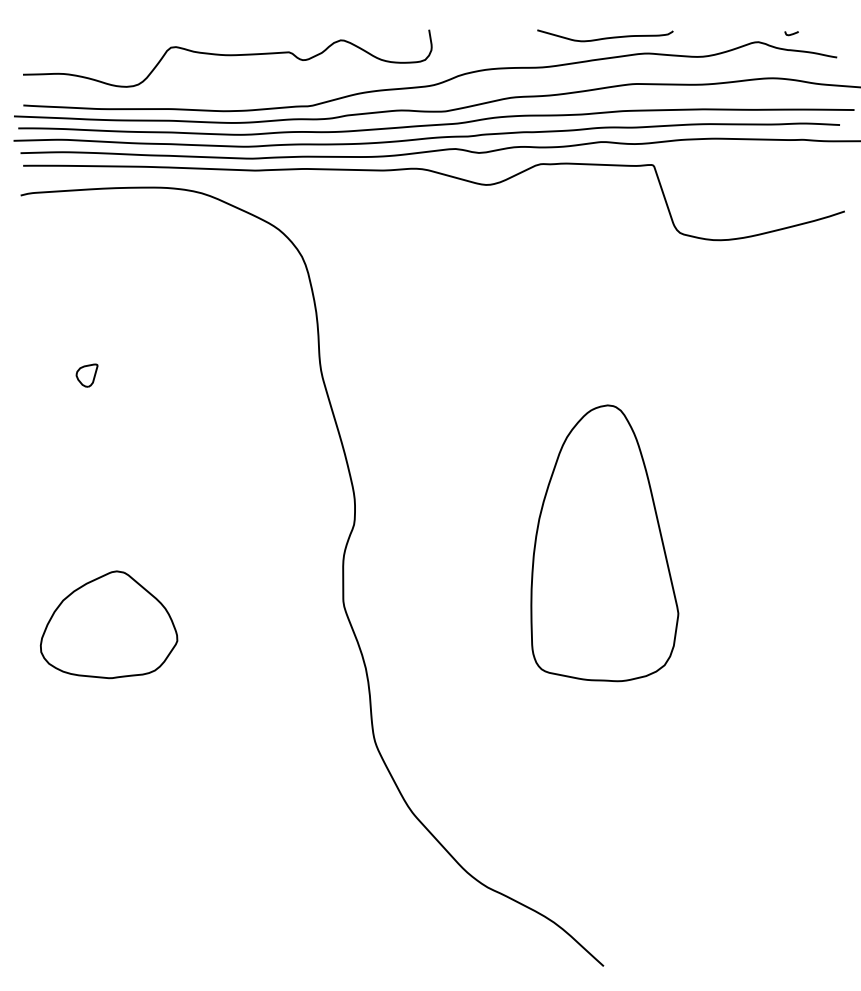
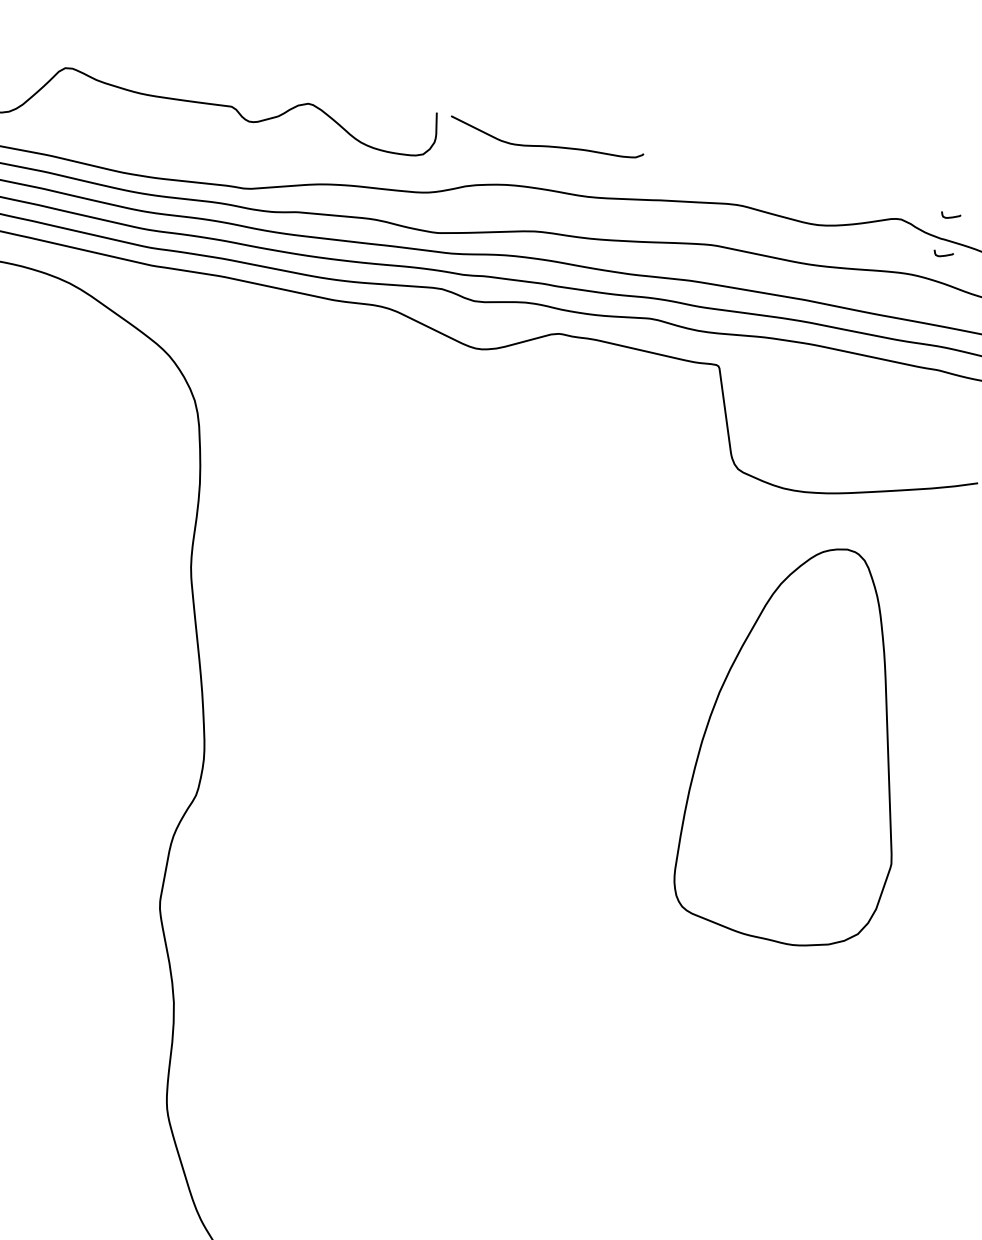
curve: (605, 37) -> (546, 144), moved
curve: (791, 60) -> (943, 254), added
part: (604, 543) -> (805, 744), moved

